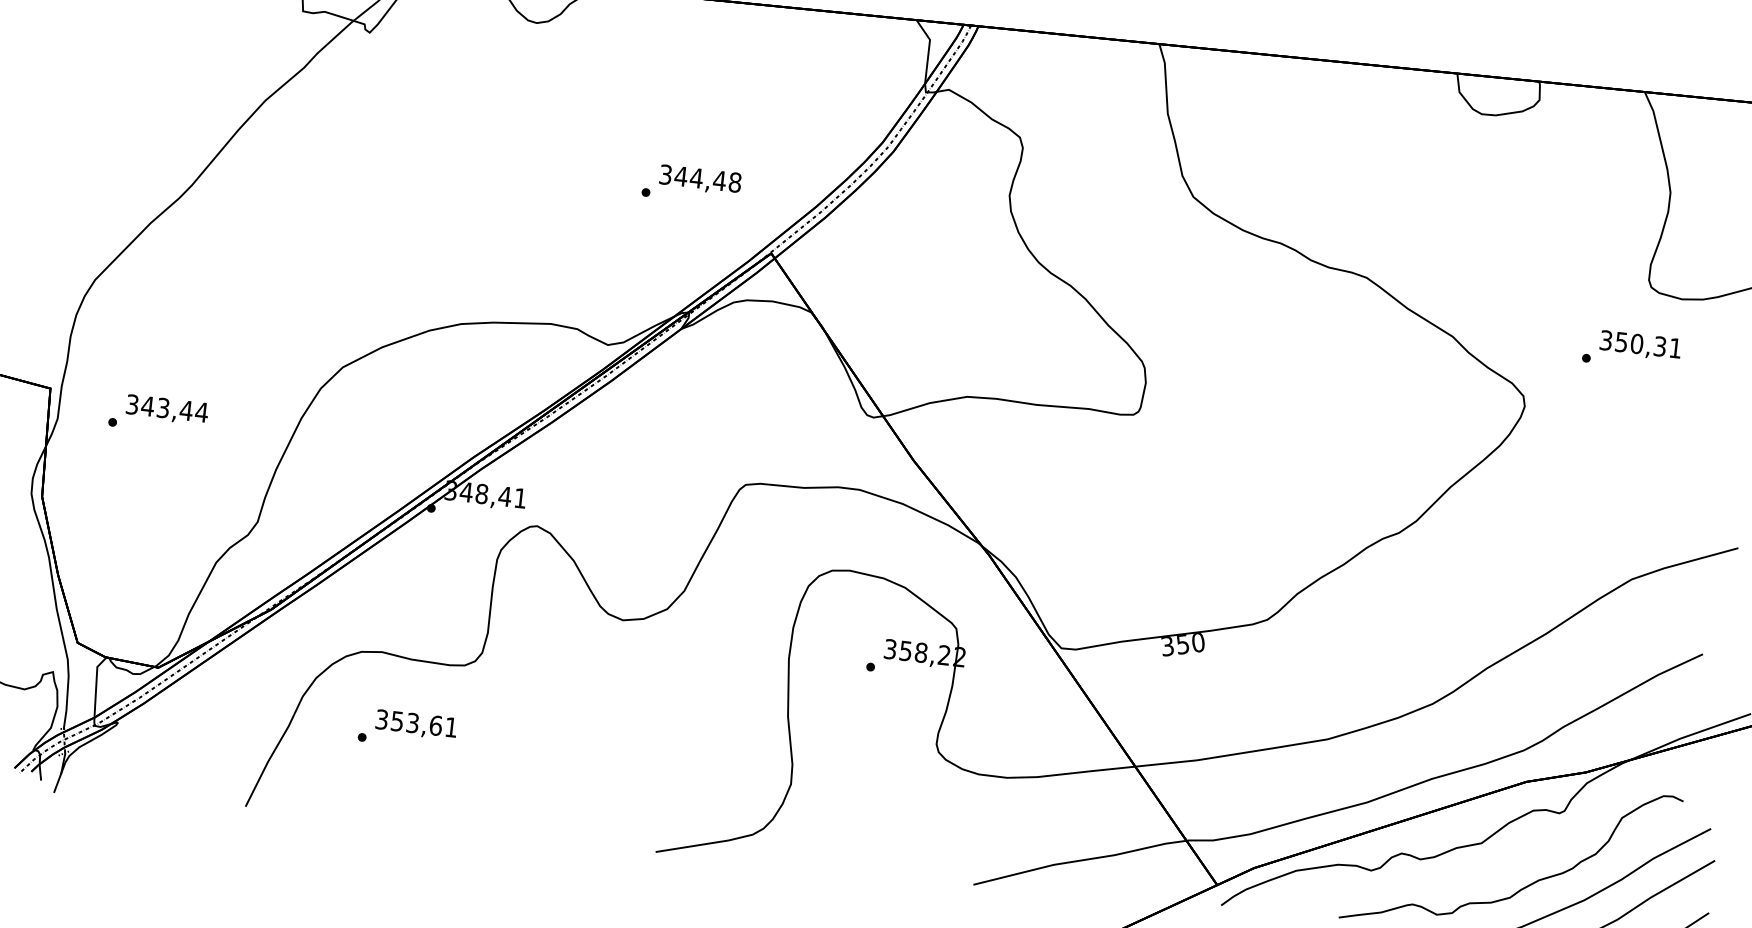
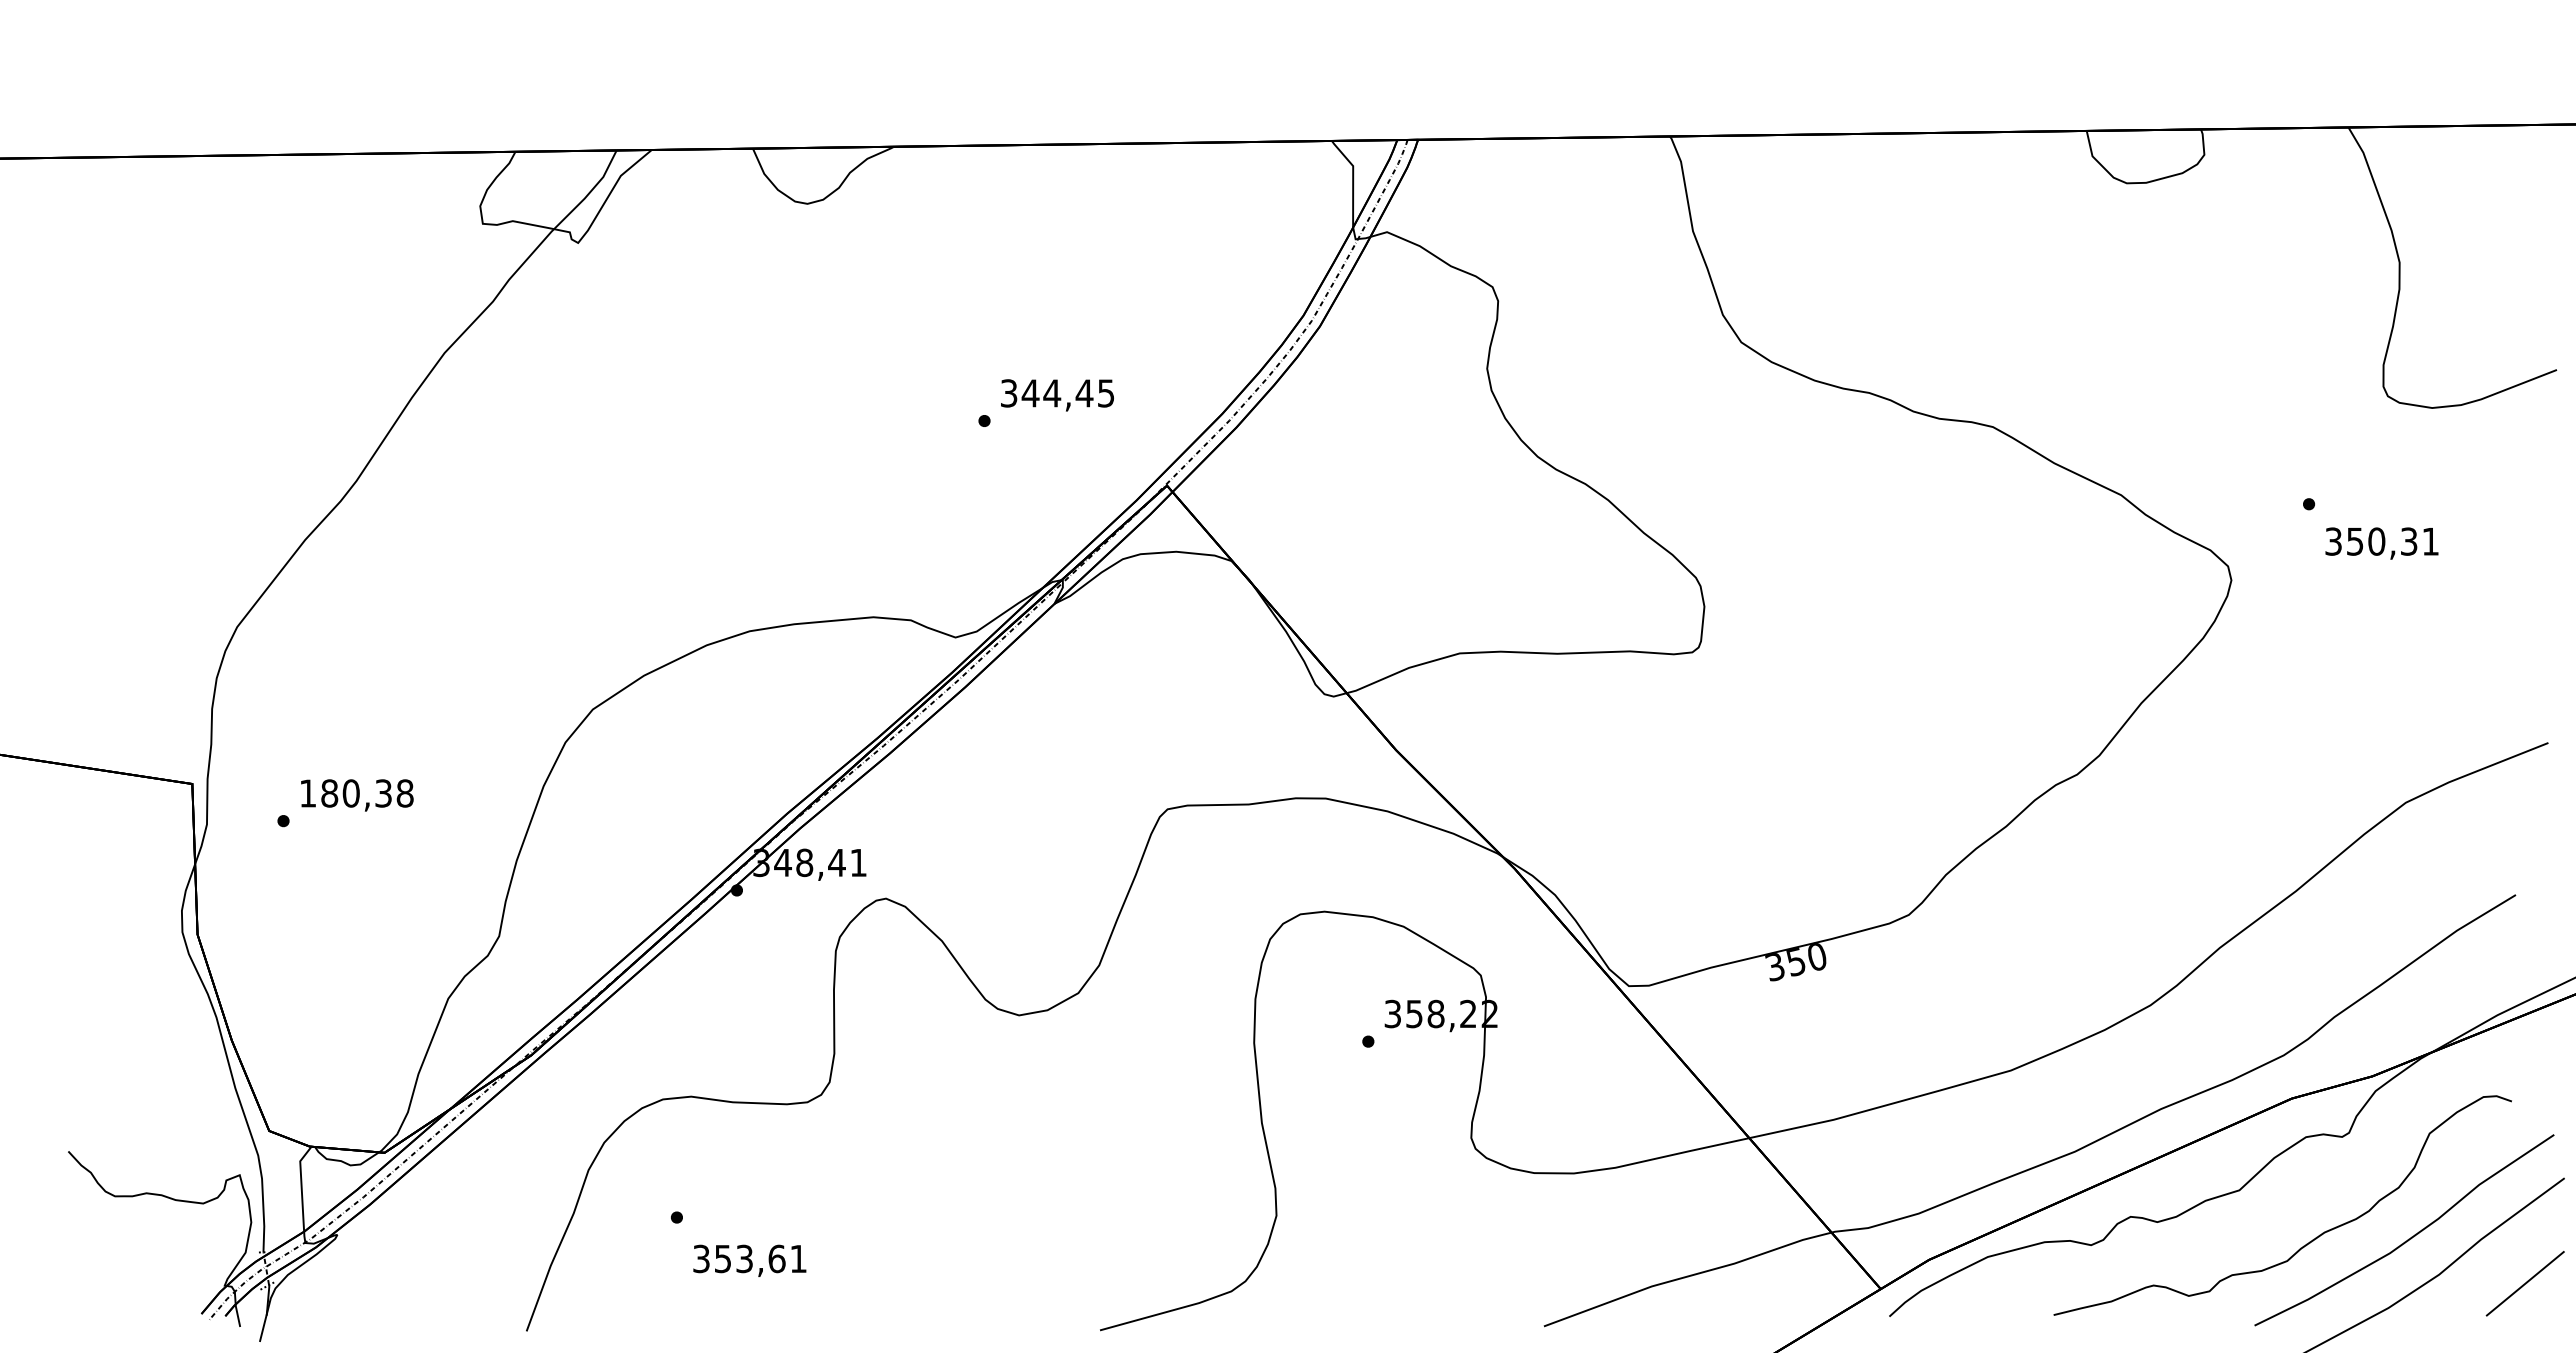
text: (734, 182) -> (1105, 393), 344,48 -> 344,45
text: (1640, 345) -> (2381, 543), moved
text: (167, 408) -> (357, 793), 343,44 -> 180,38
text: (416, 724) -> (749, 1260), moved

